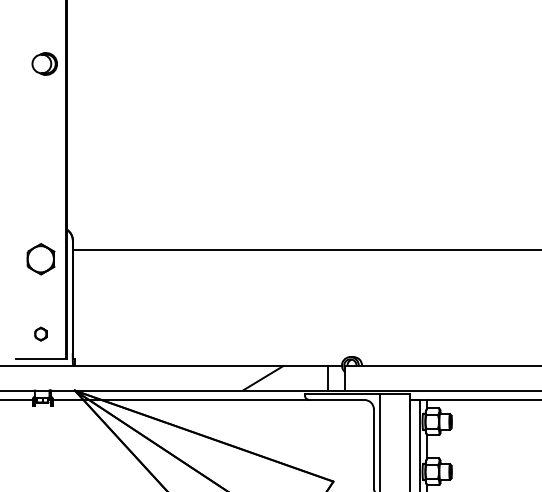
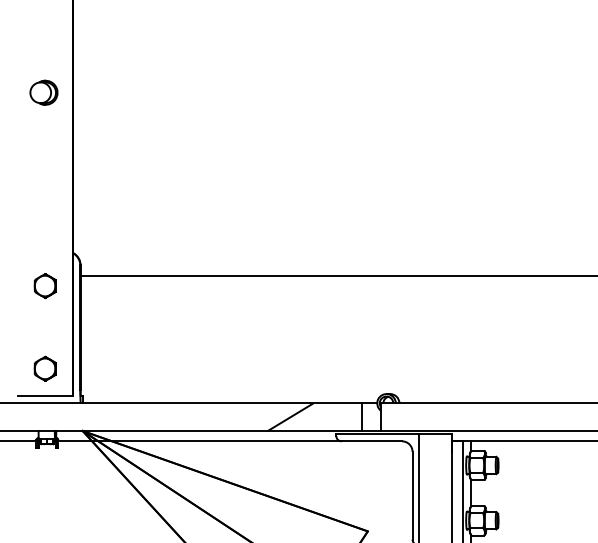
part: (44, 63) -> (43, 92), moved
part: (40, 258) -> (44, 285), size x0.71
part: (40, 333) -> (44, 368), size x1.67

